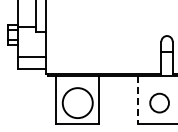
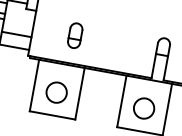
part: (84, 48) -> (74, 35), added
line: (138, 100) -> (122, 101), dashed -> solid
circle: (77, 102) -> (56, 91), size x0.62

